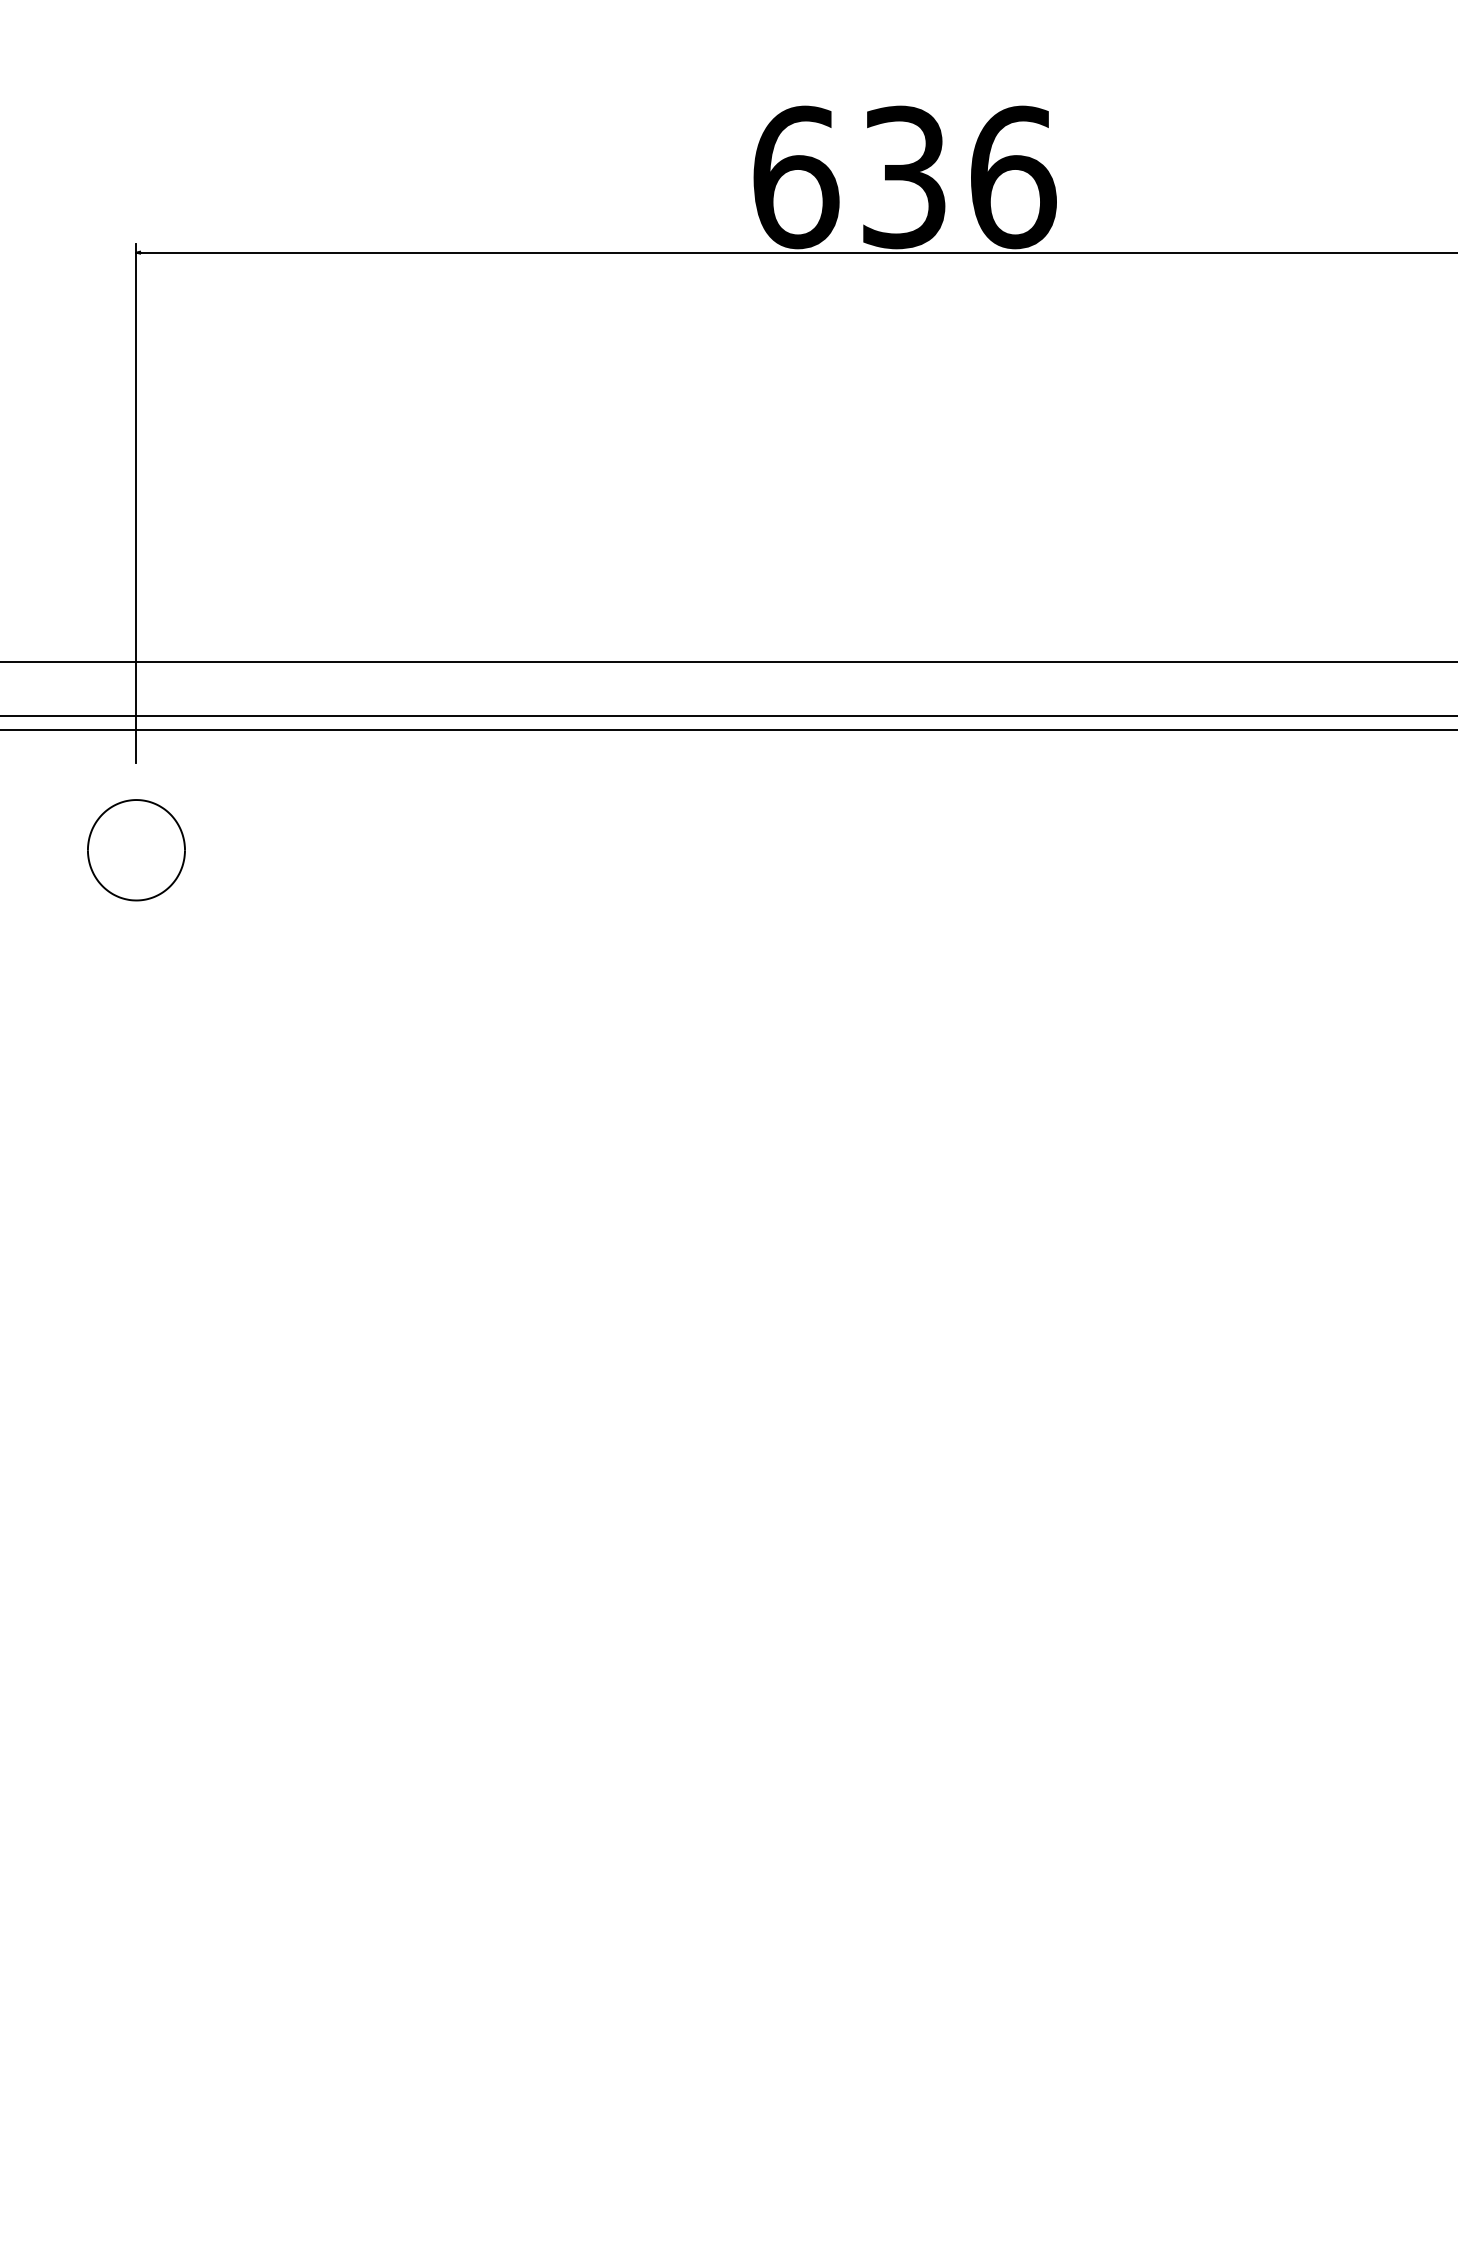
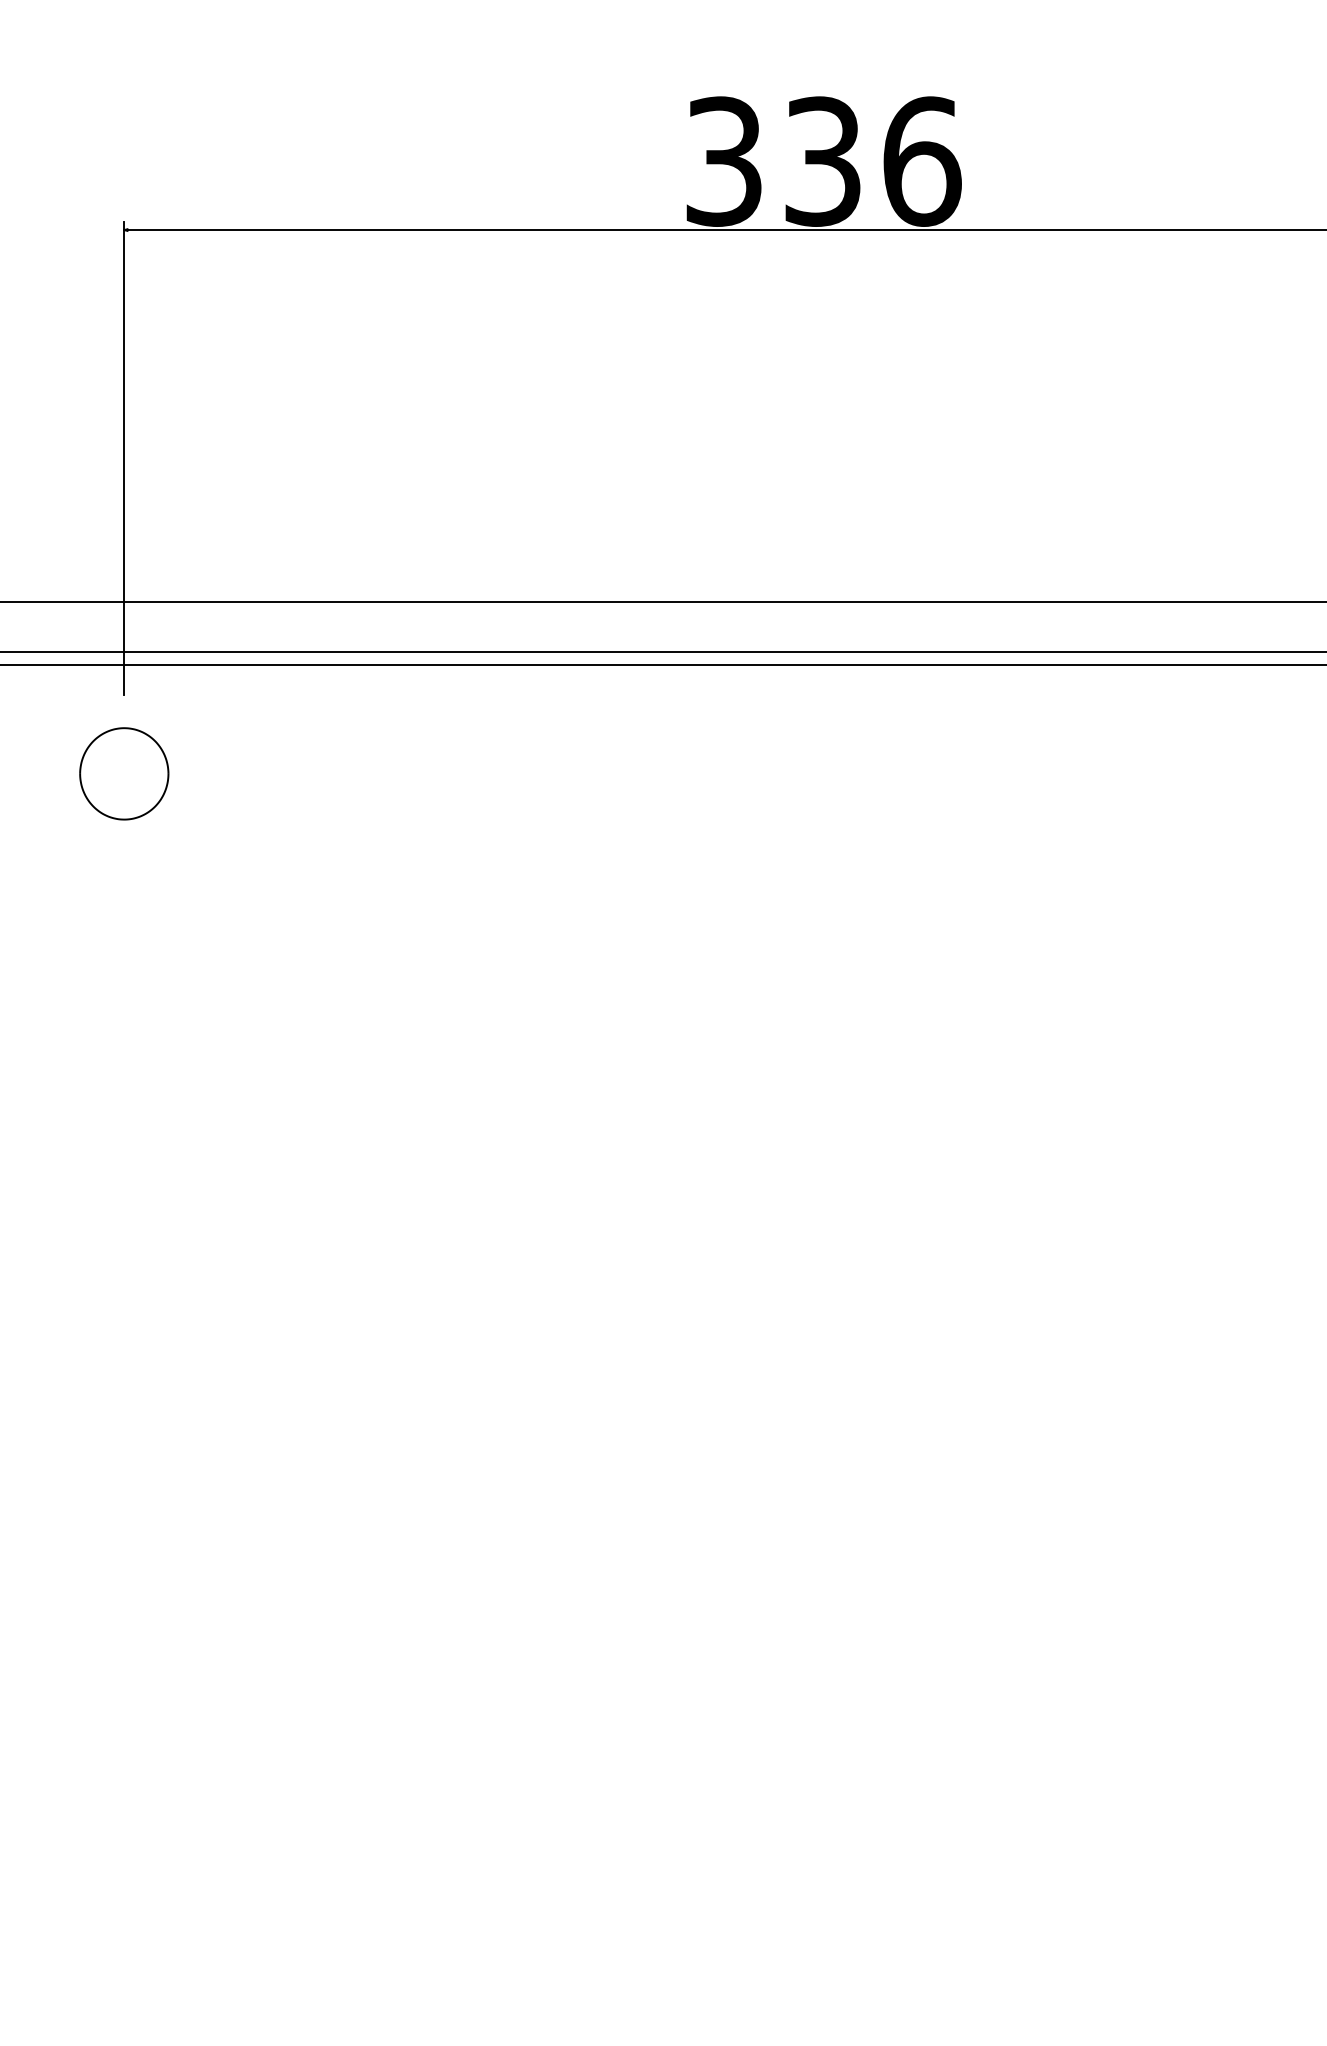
text: (796, 177) -> (724, 161), 636 -> 336

